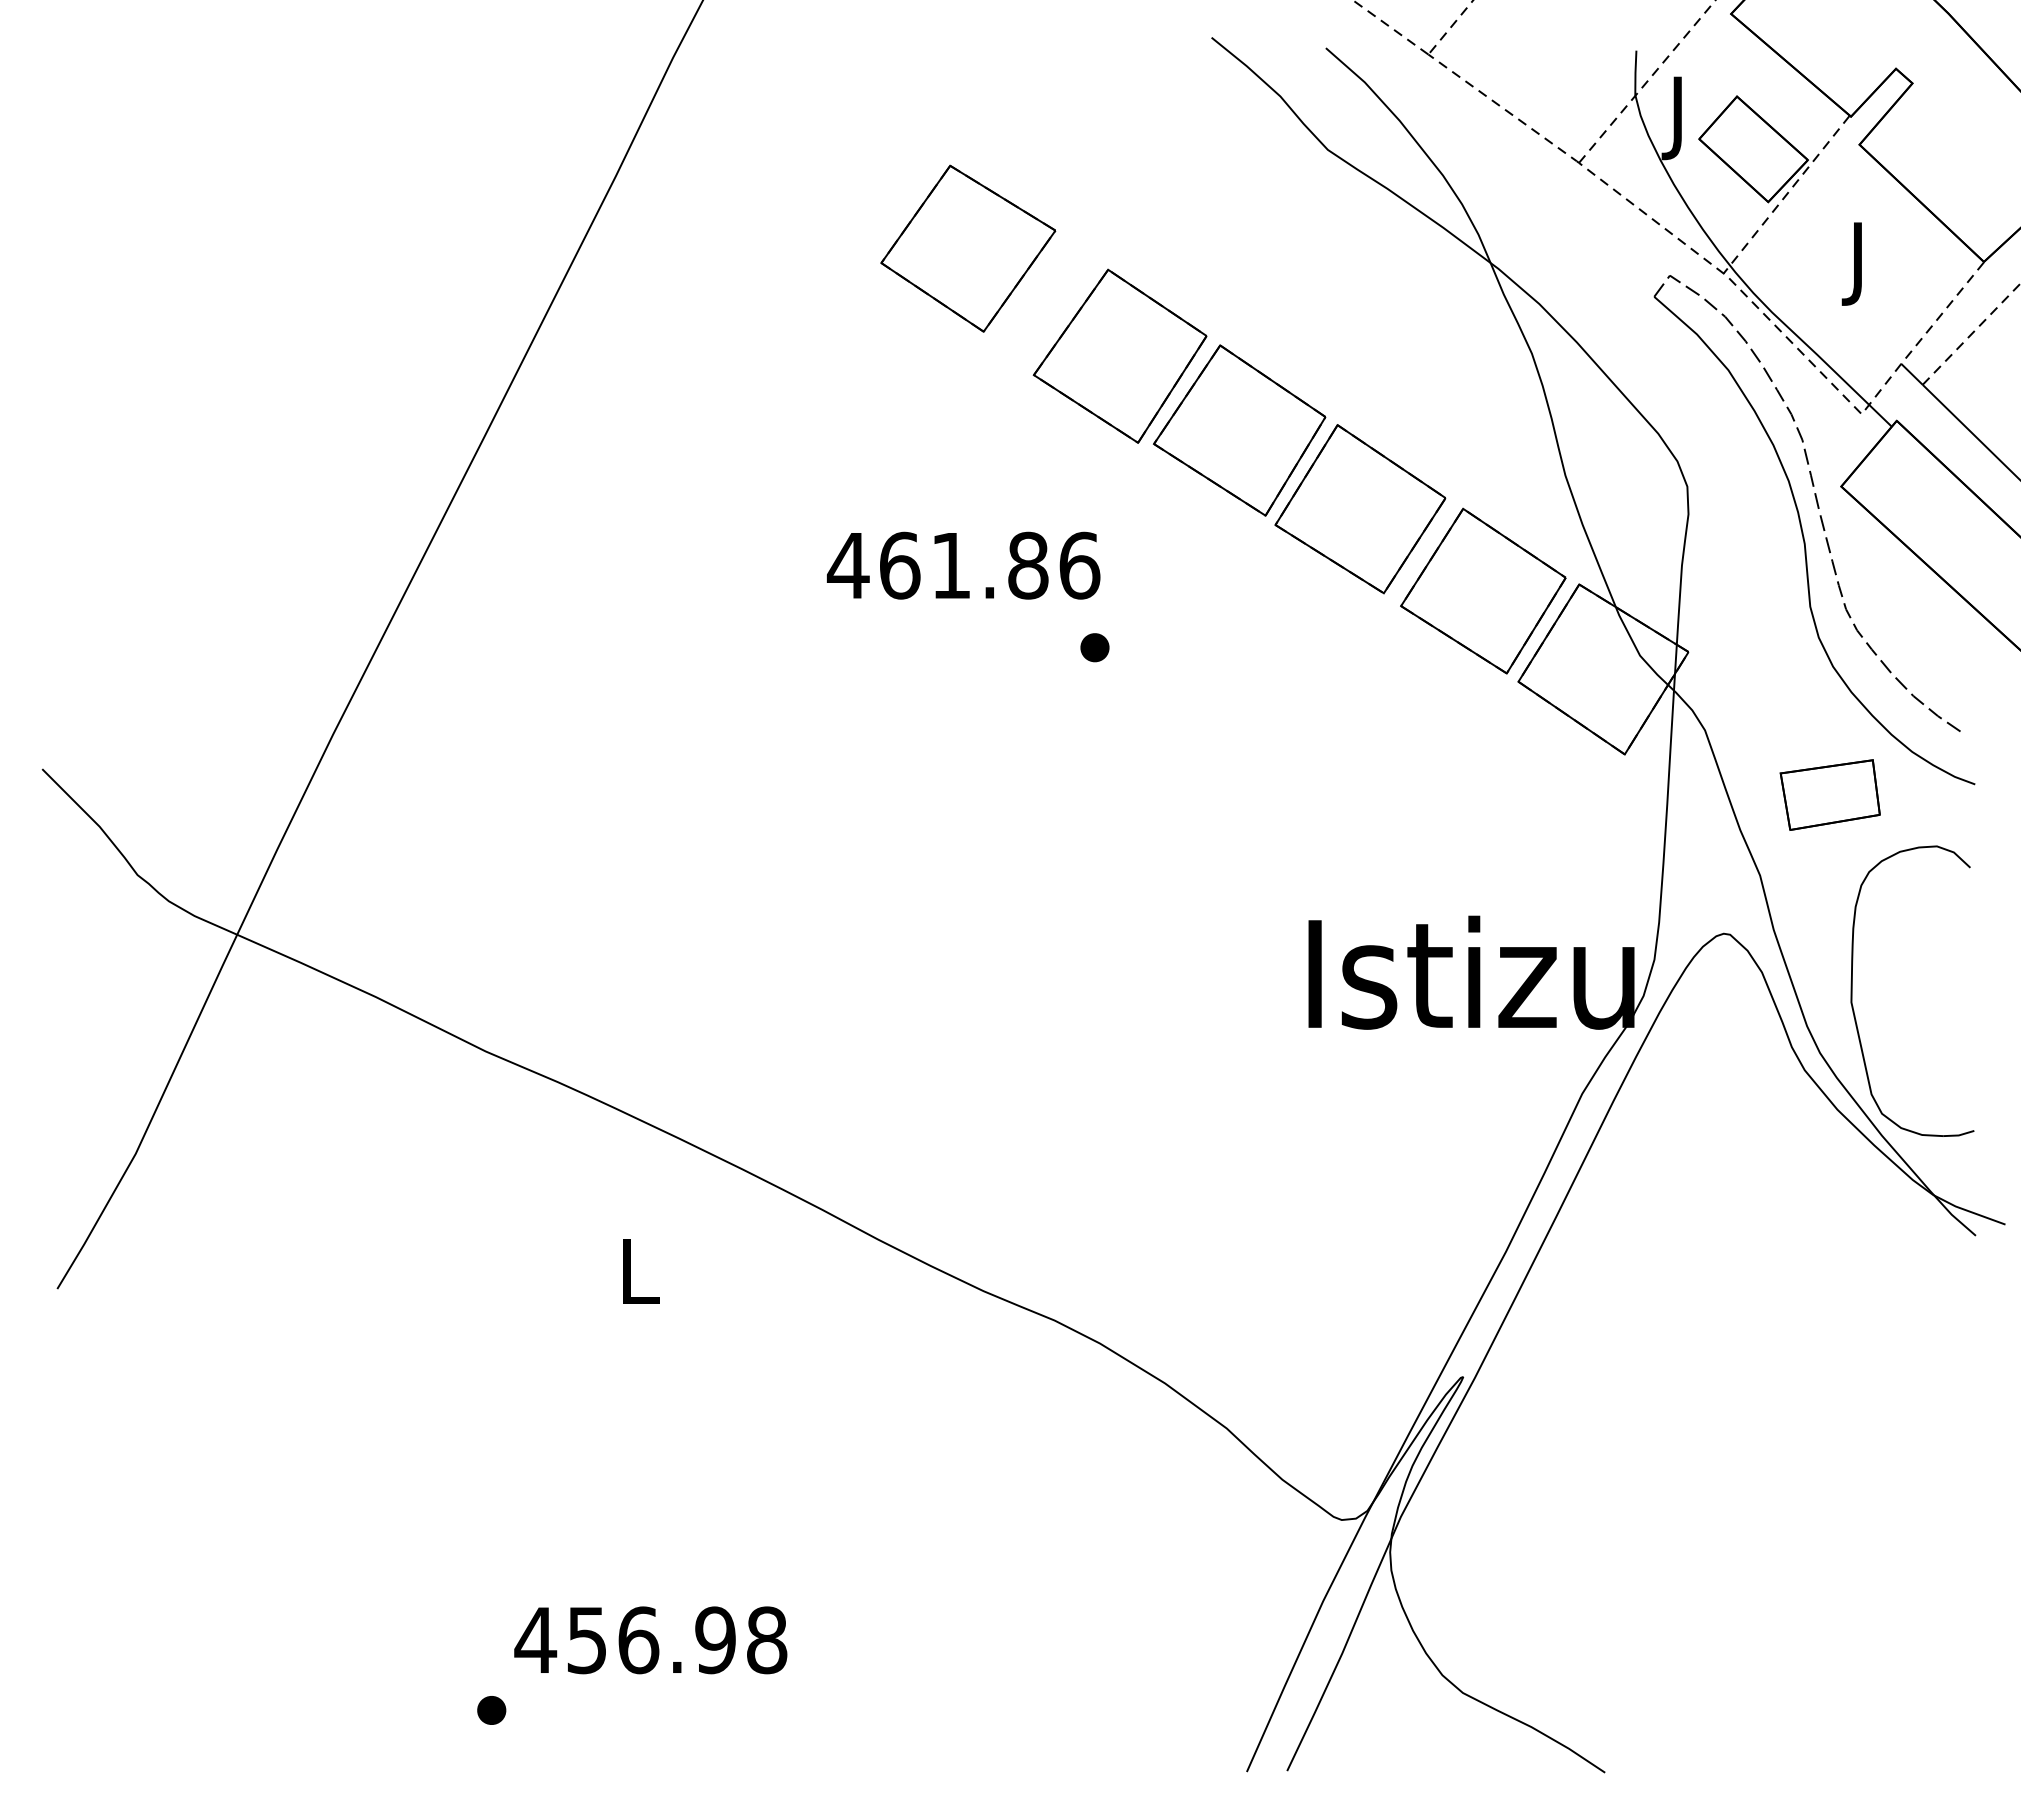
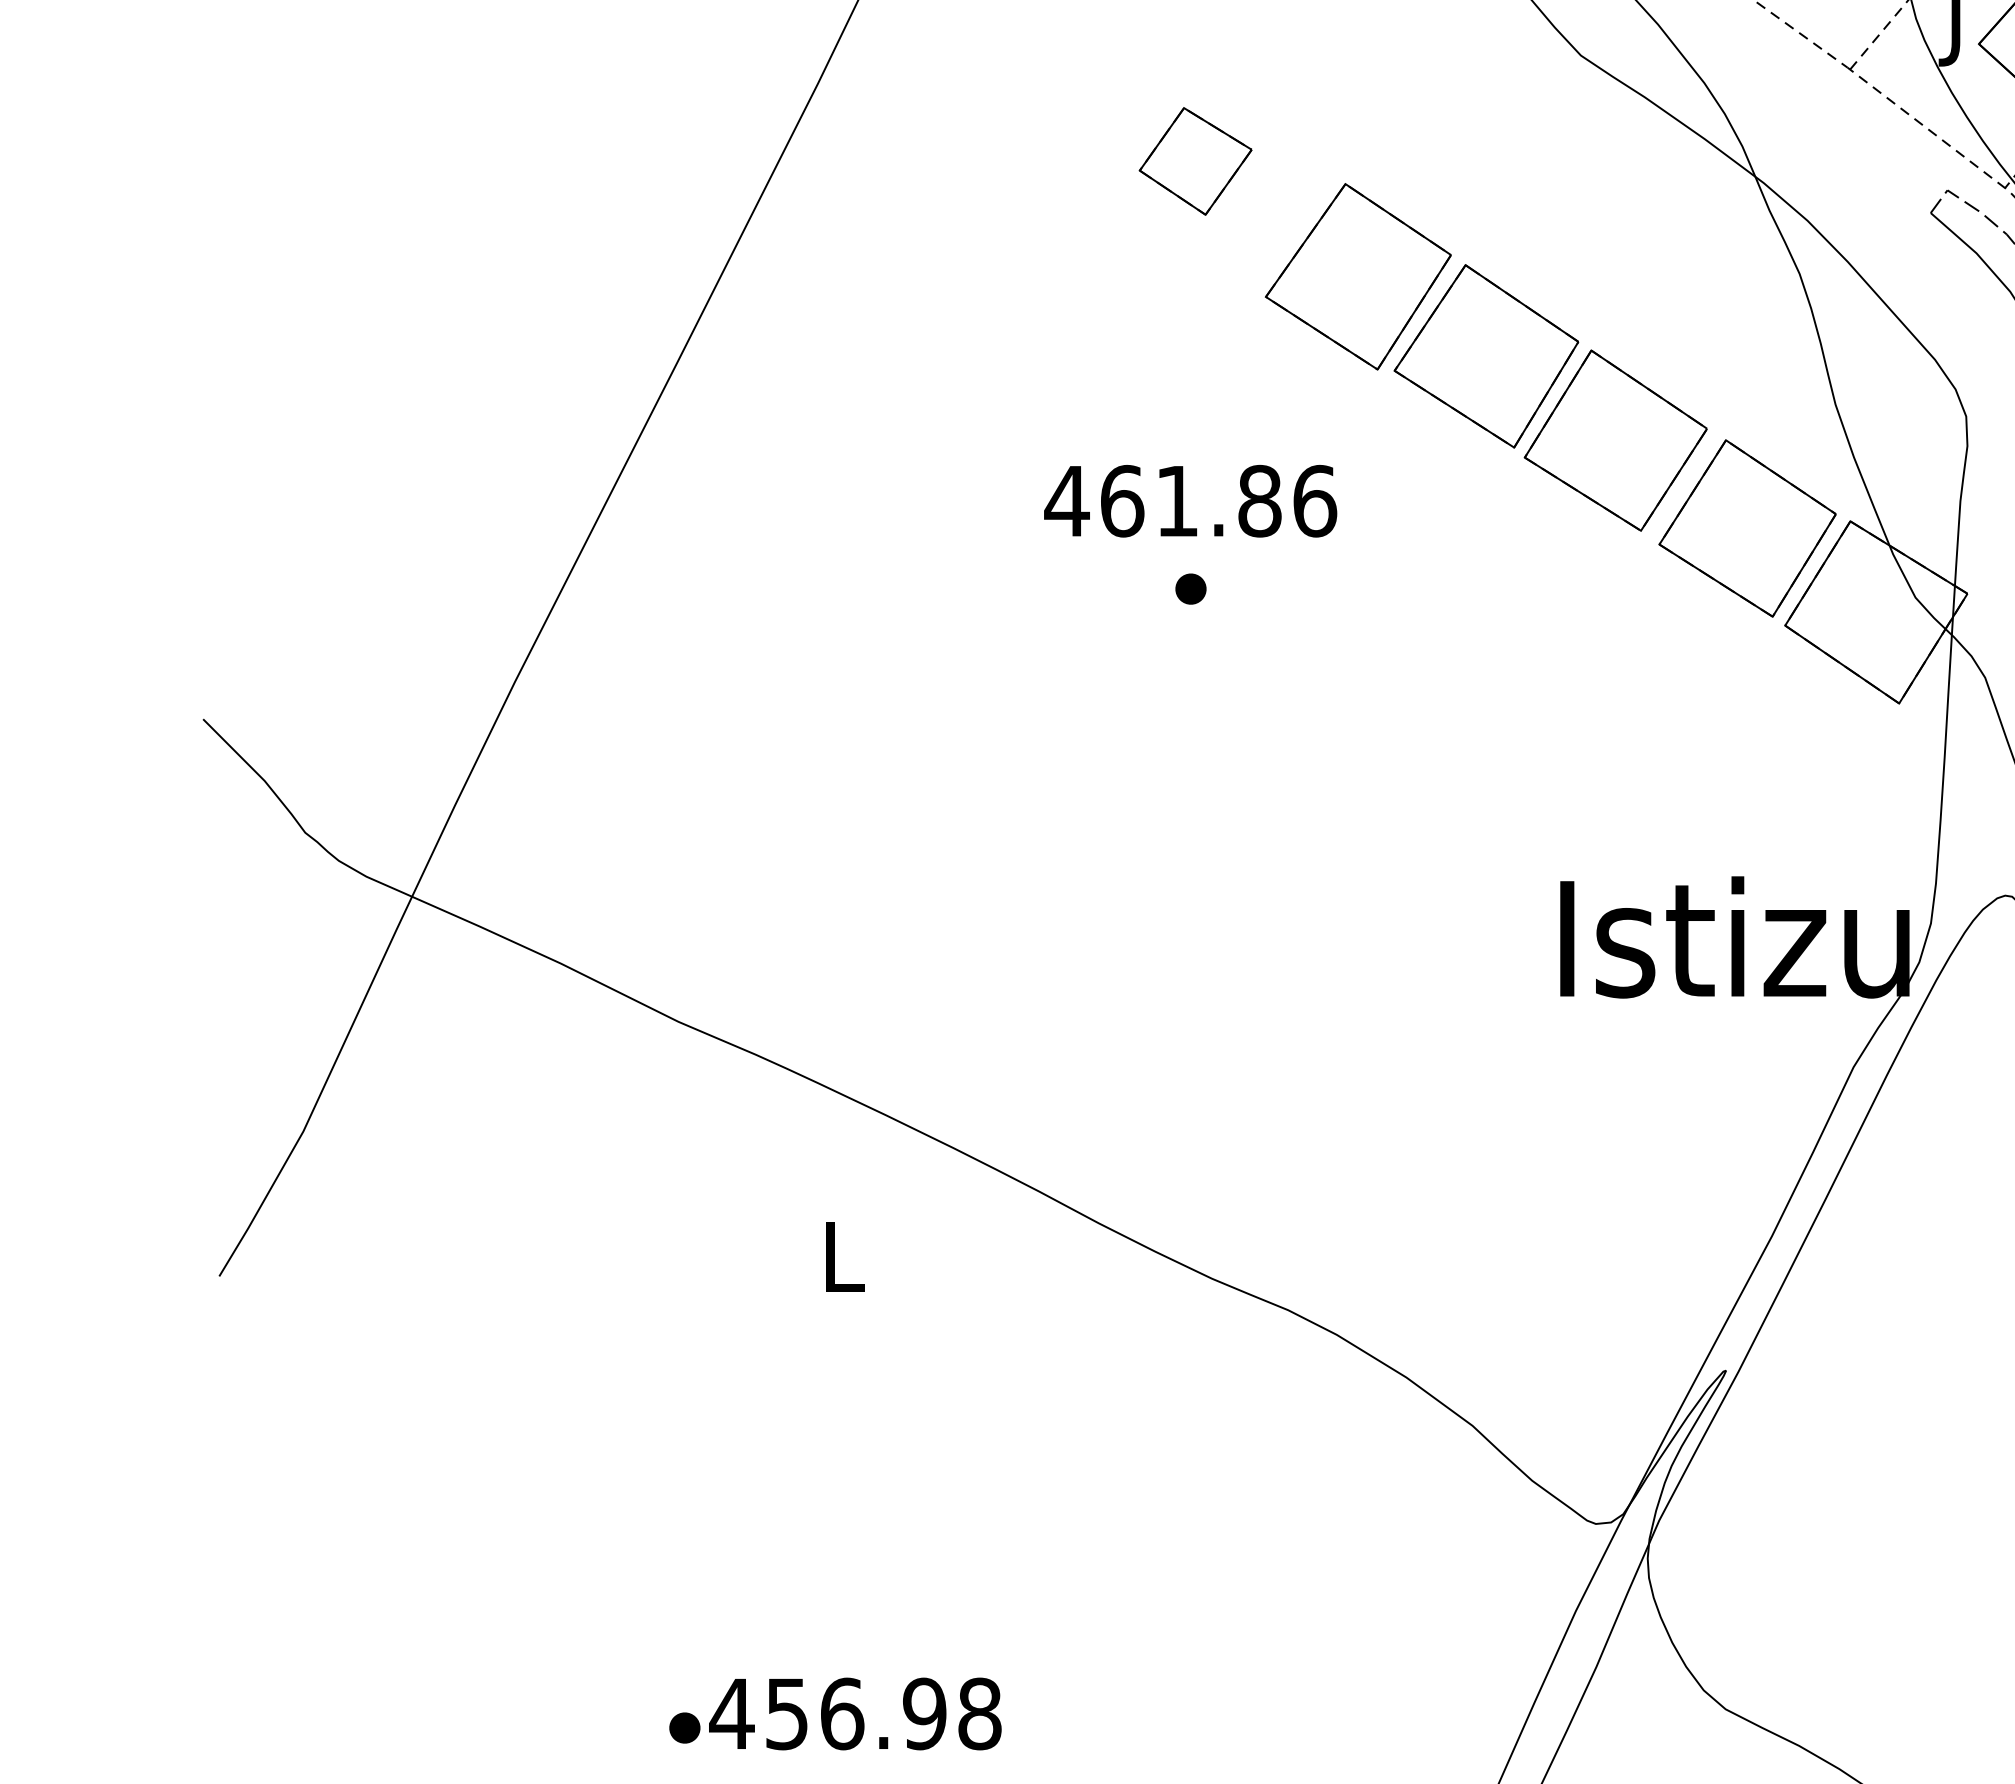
part: (968, 248) -> (1195, 161), size x0.6
part: (1094, 647) -> (1190, 588), moved
text: (650, 1640) -> (855, 1714), moved

